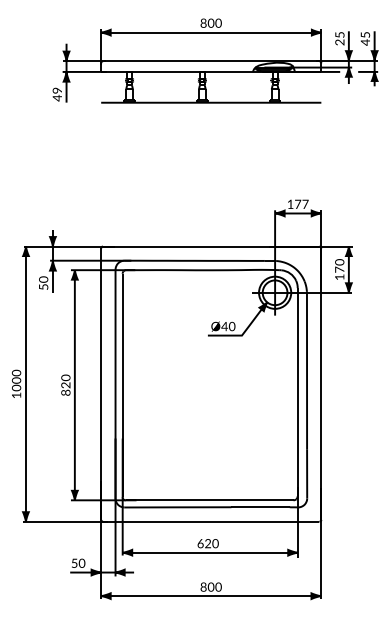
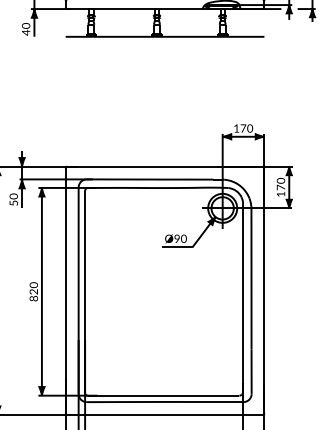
text: (57, 90) -> (26, 25), 49 -> 40
text: (305, 203) -> (250, 127), 177 -> 170
text: (224, 326) -> (177, 238), Ø40 -> Ø90

